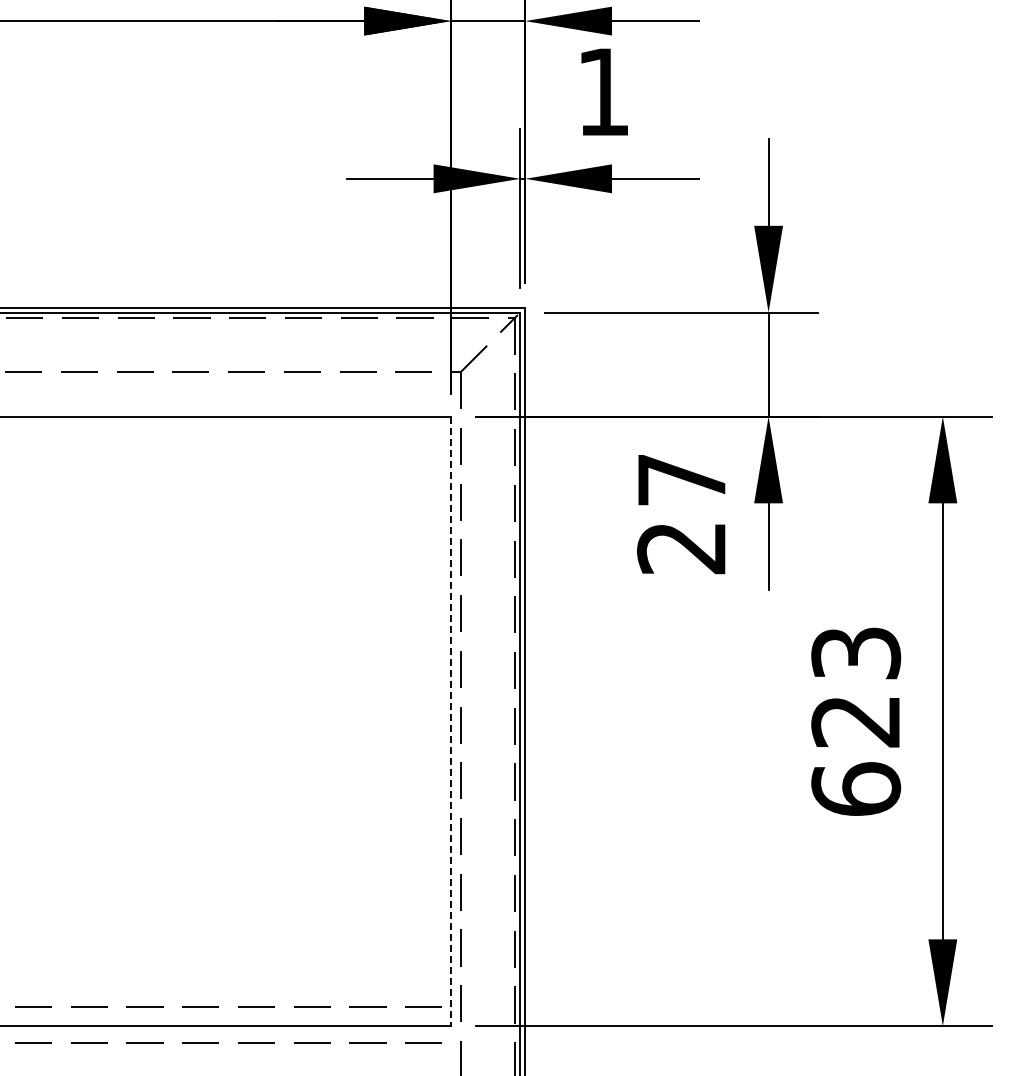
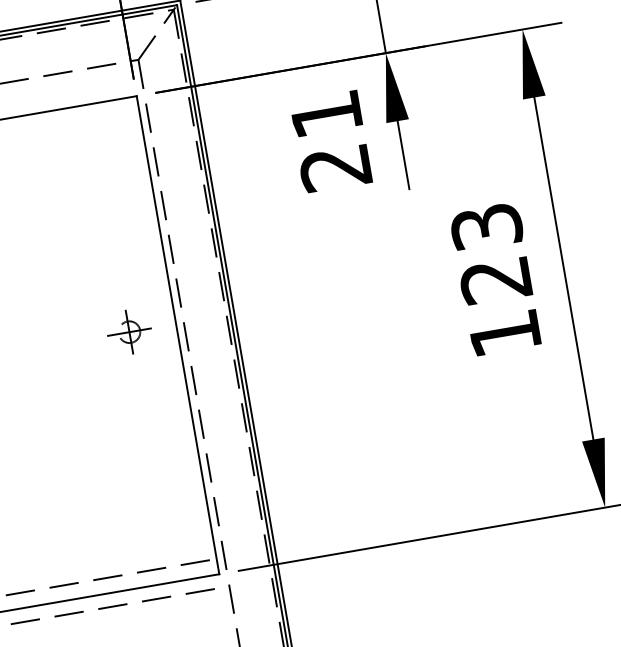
text: (681, 480) -> (326, 115), 27 -> 21
part: (391, 707) -> (129, 332), added
line: (450, 721) -> (177, 335), dashed -> solid
text: (856, 788) -> (505, 332), 623 -> 123

